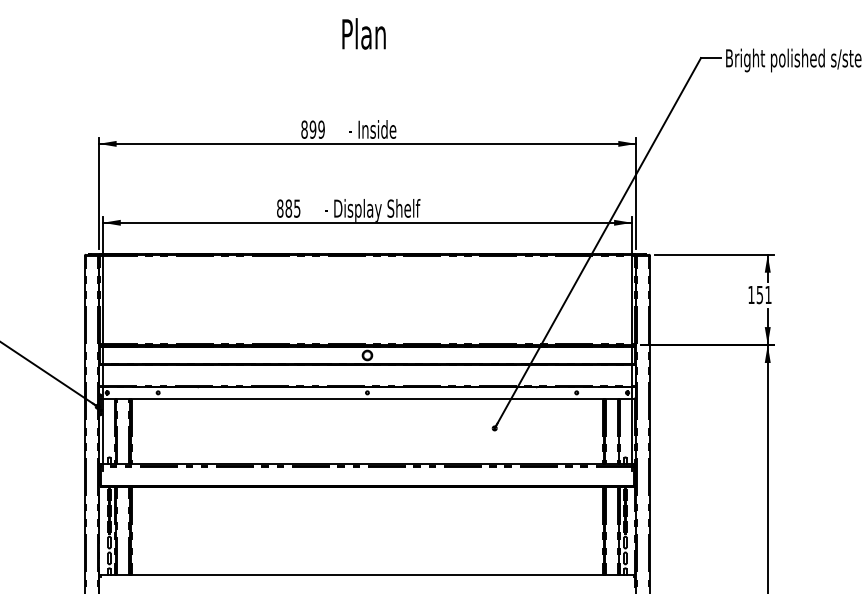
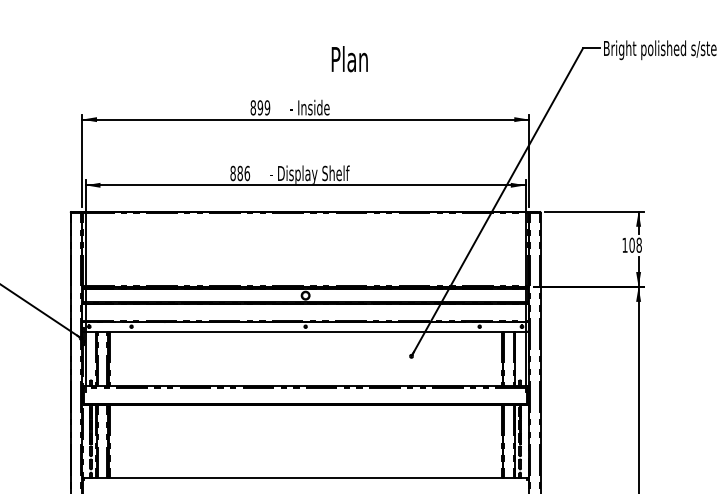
text: (363, 34) -> (349, 59), moved
text: (297, 208) -> (247, 173), 885 -> 886
text: (764, 293) -> (635, 244), 151 -> 108

